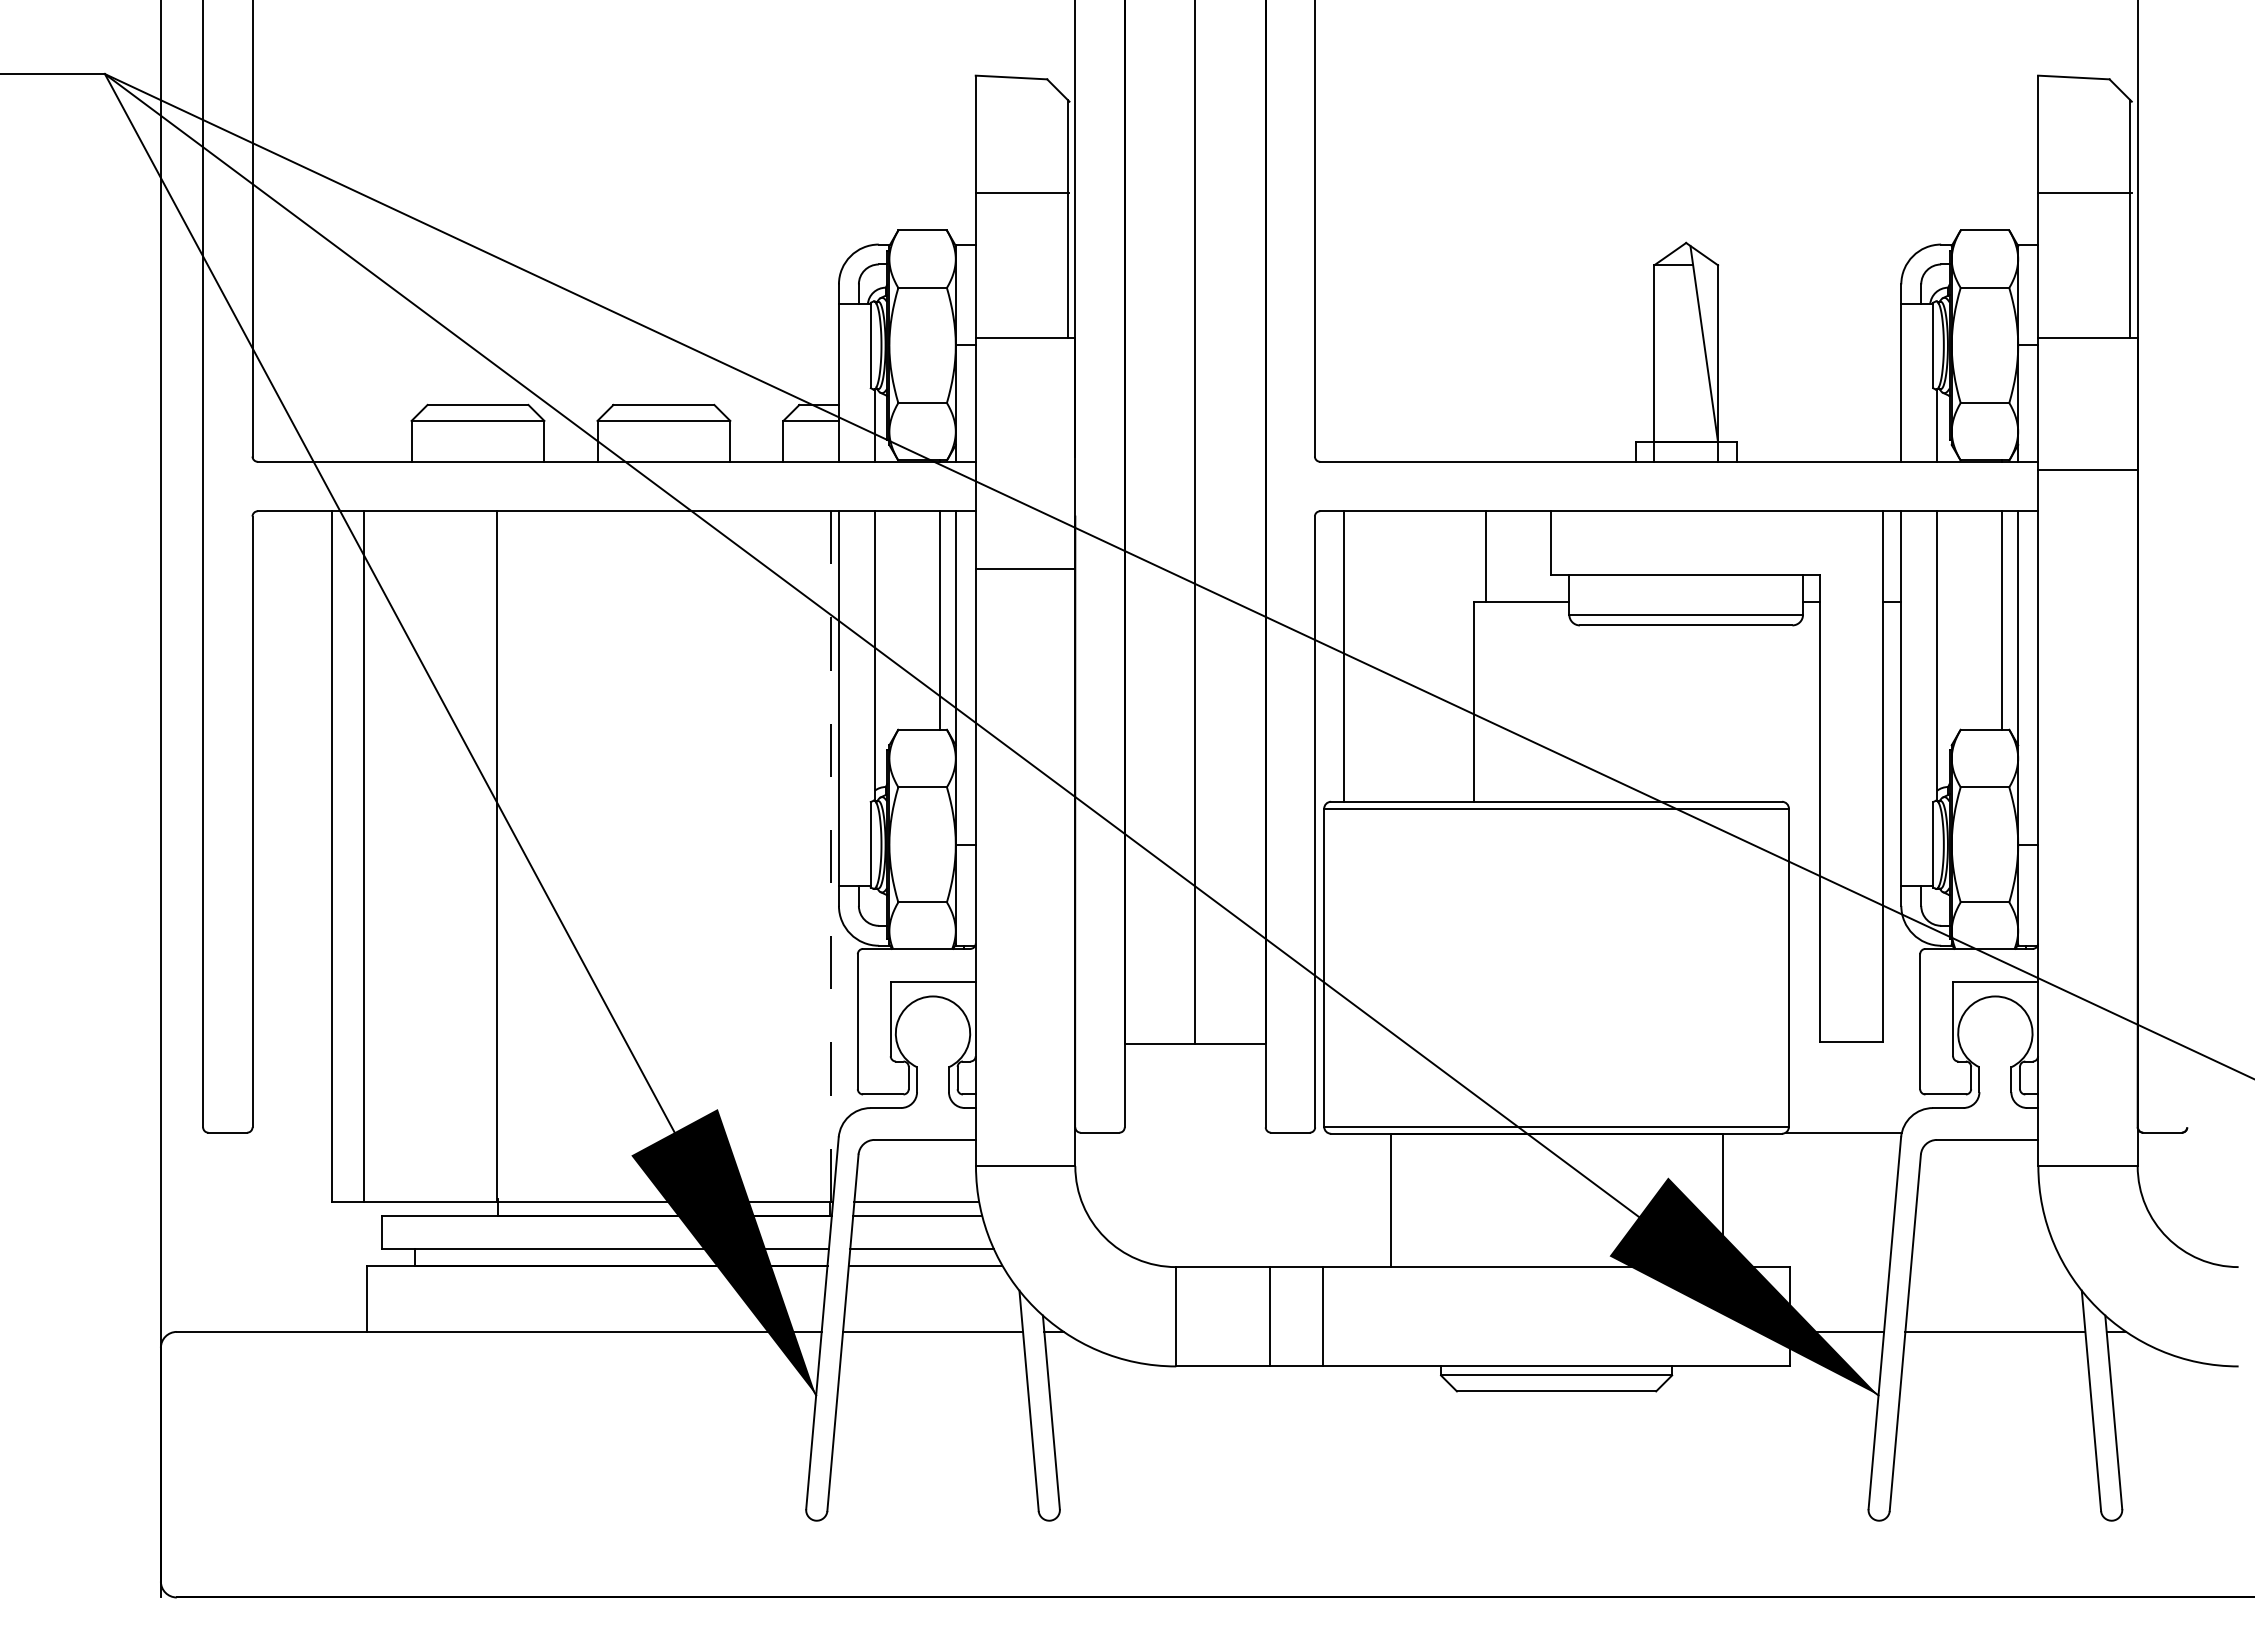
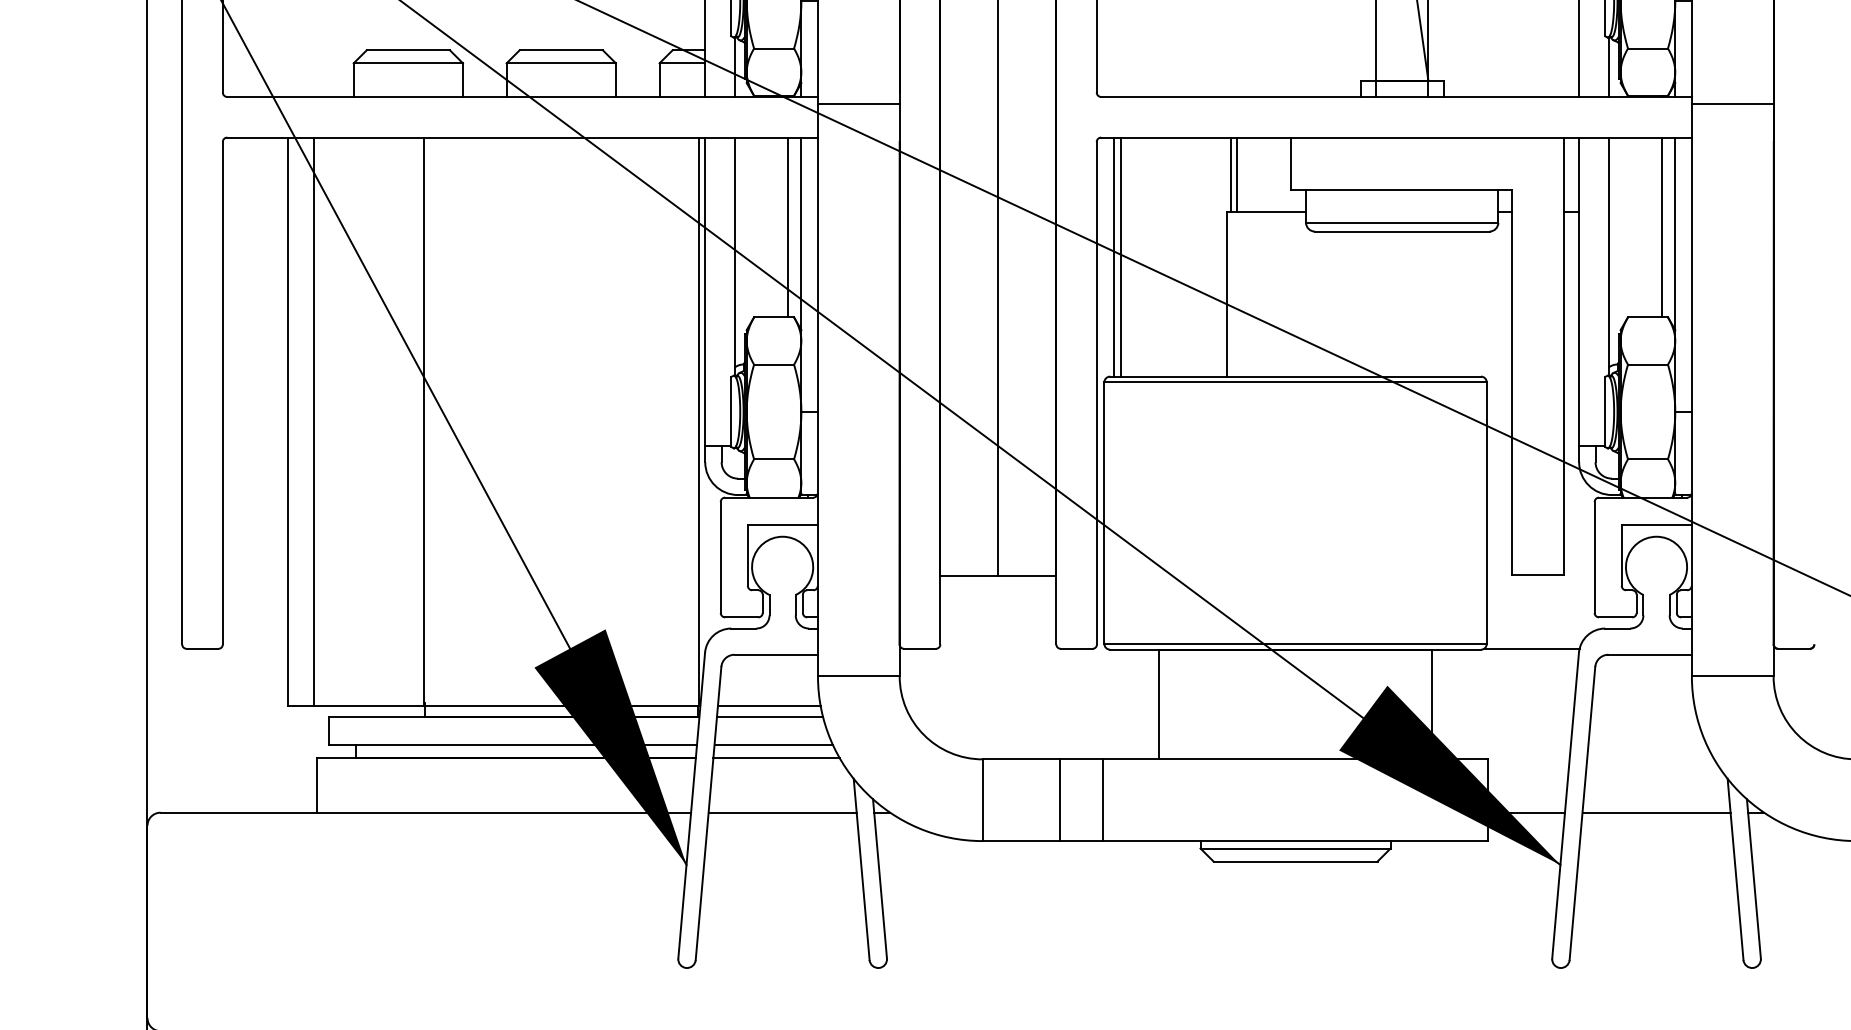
line: (1477, 556) -> (1230, 174), added
line: (1025, 569) -> (858, 104), moved
line: (1336, 656) -> (1114, 257), added
line: (831, 856) -> (699, 421), dashed -> solid

